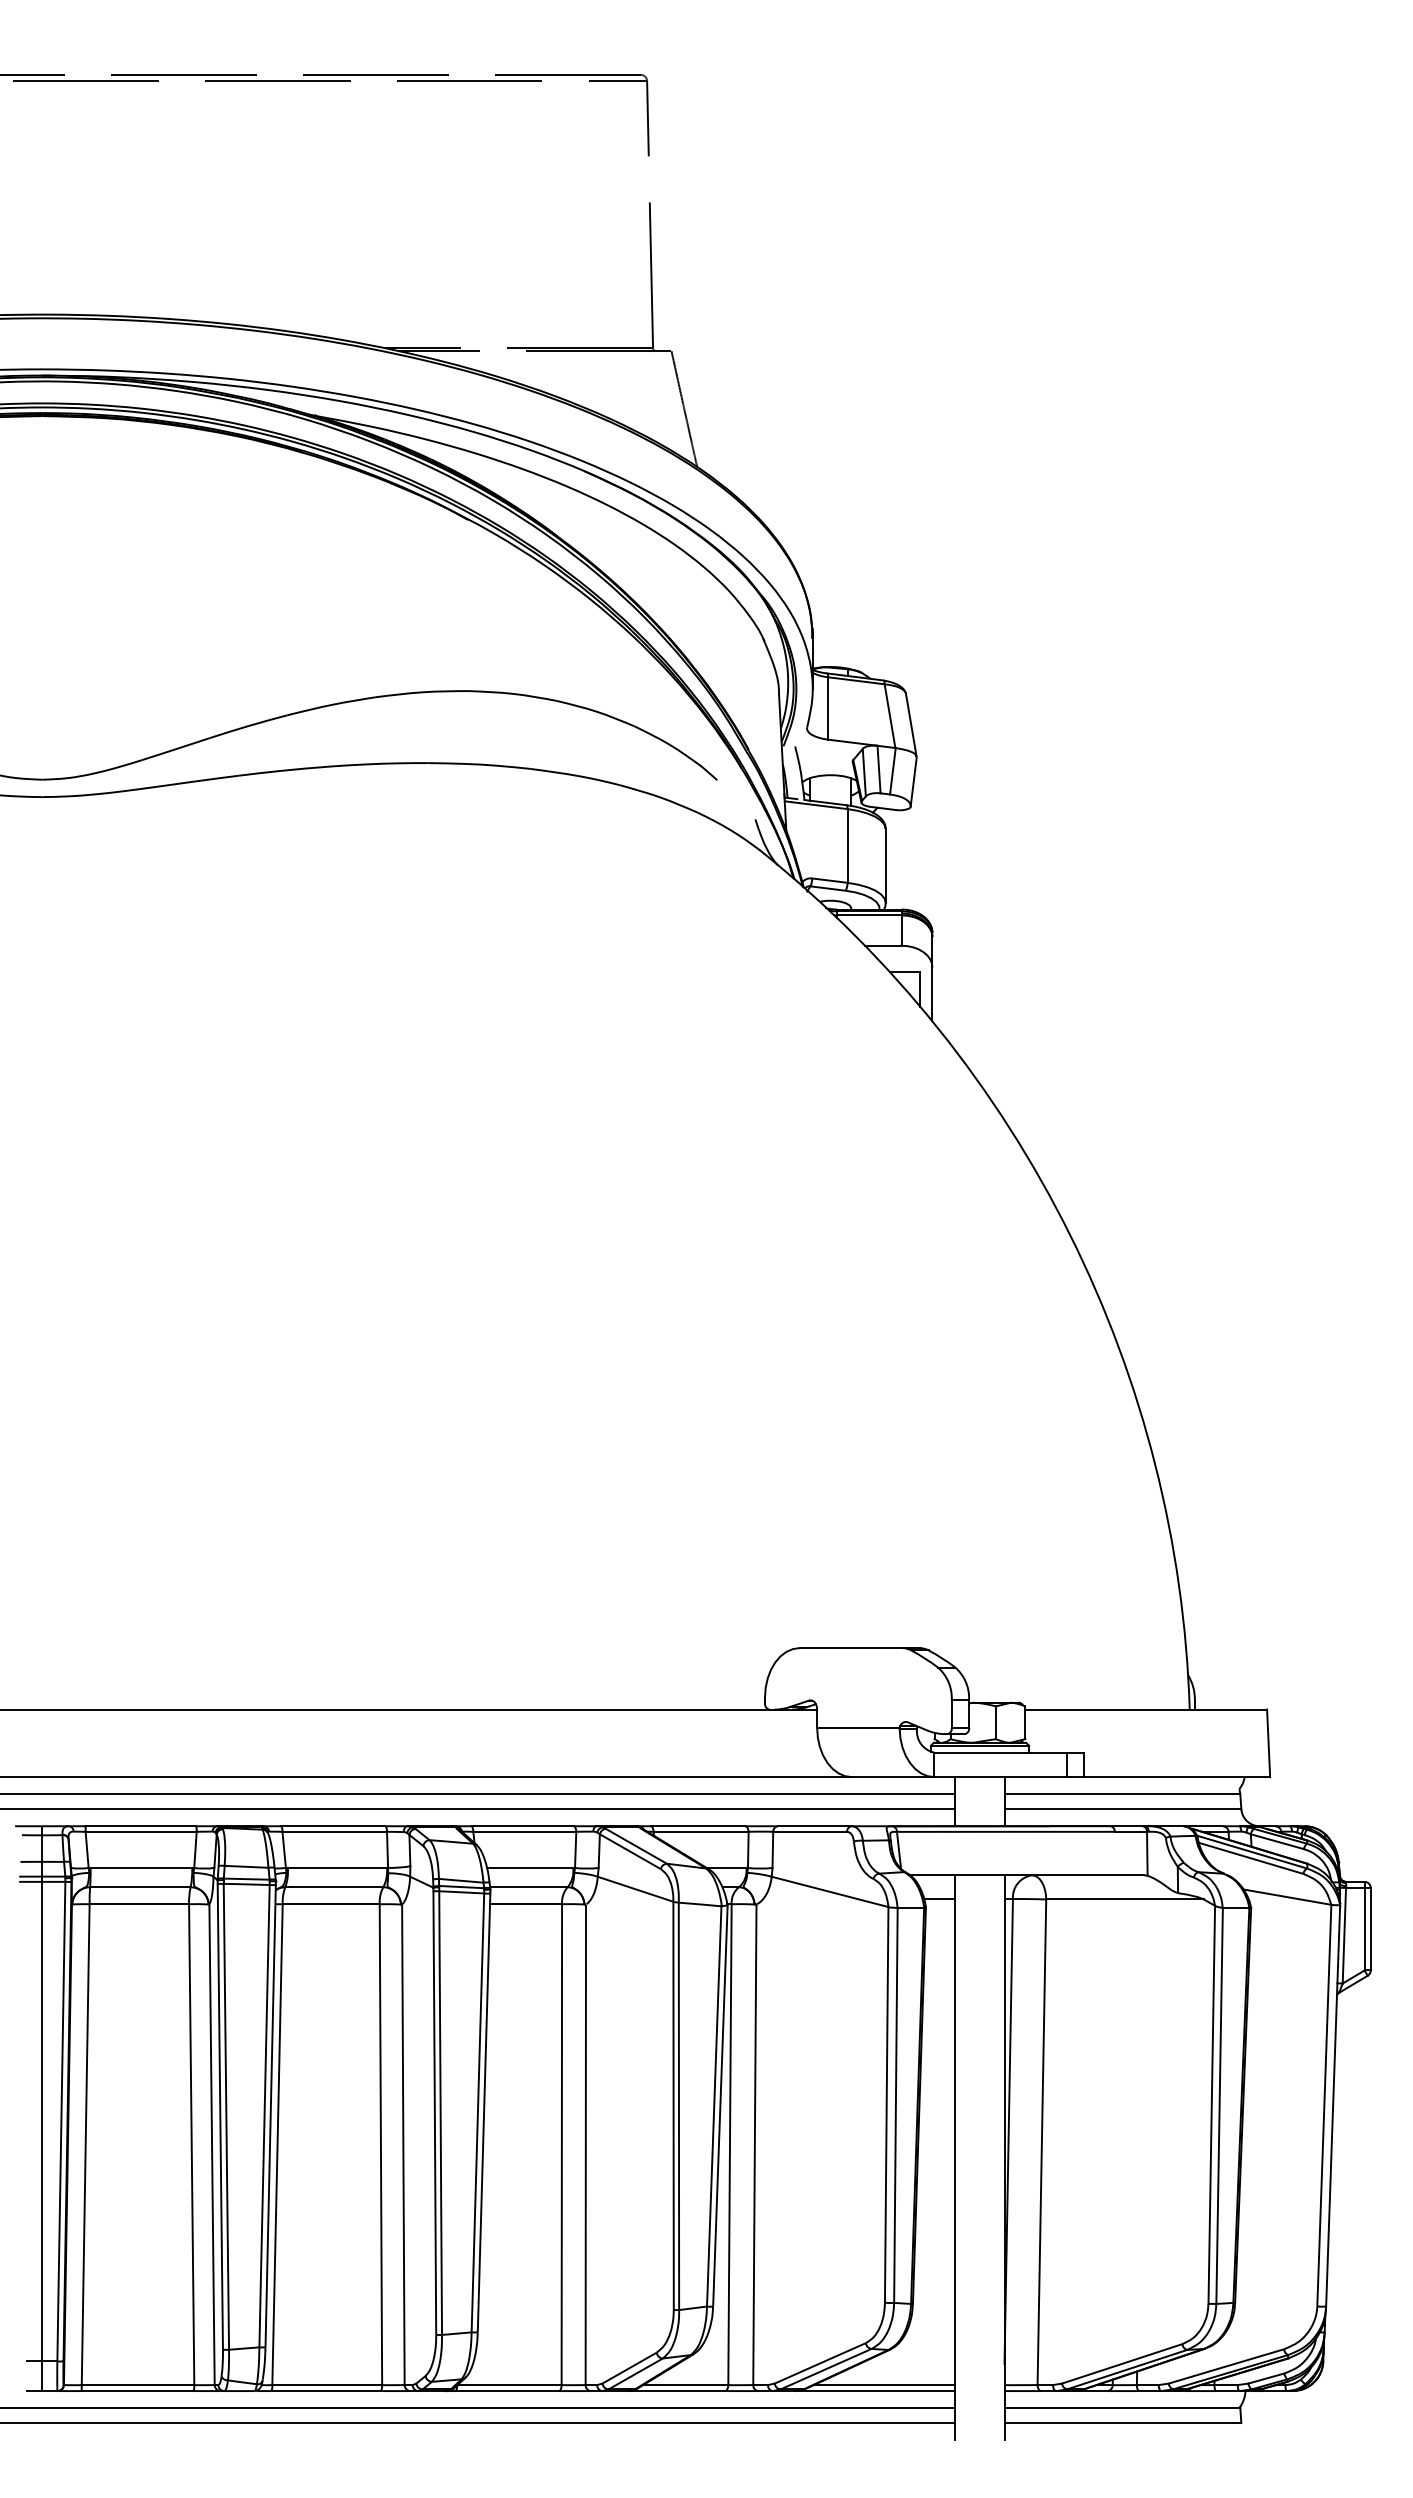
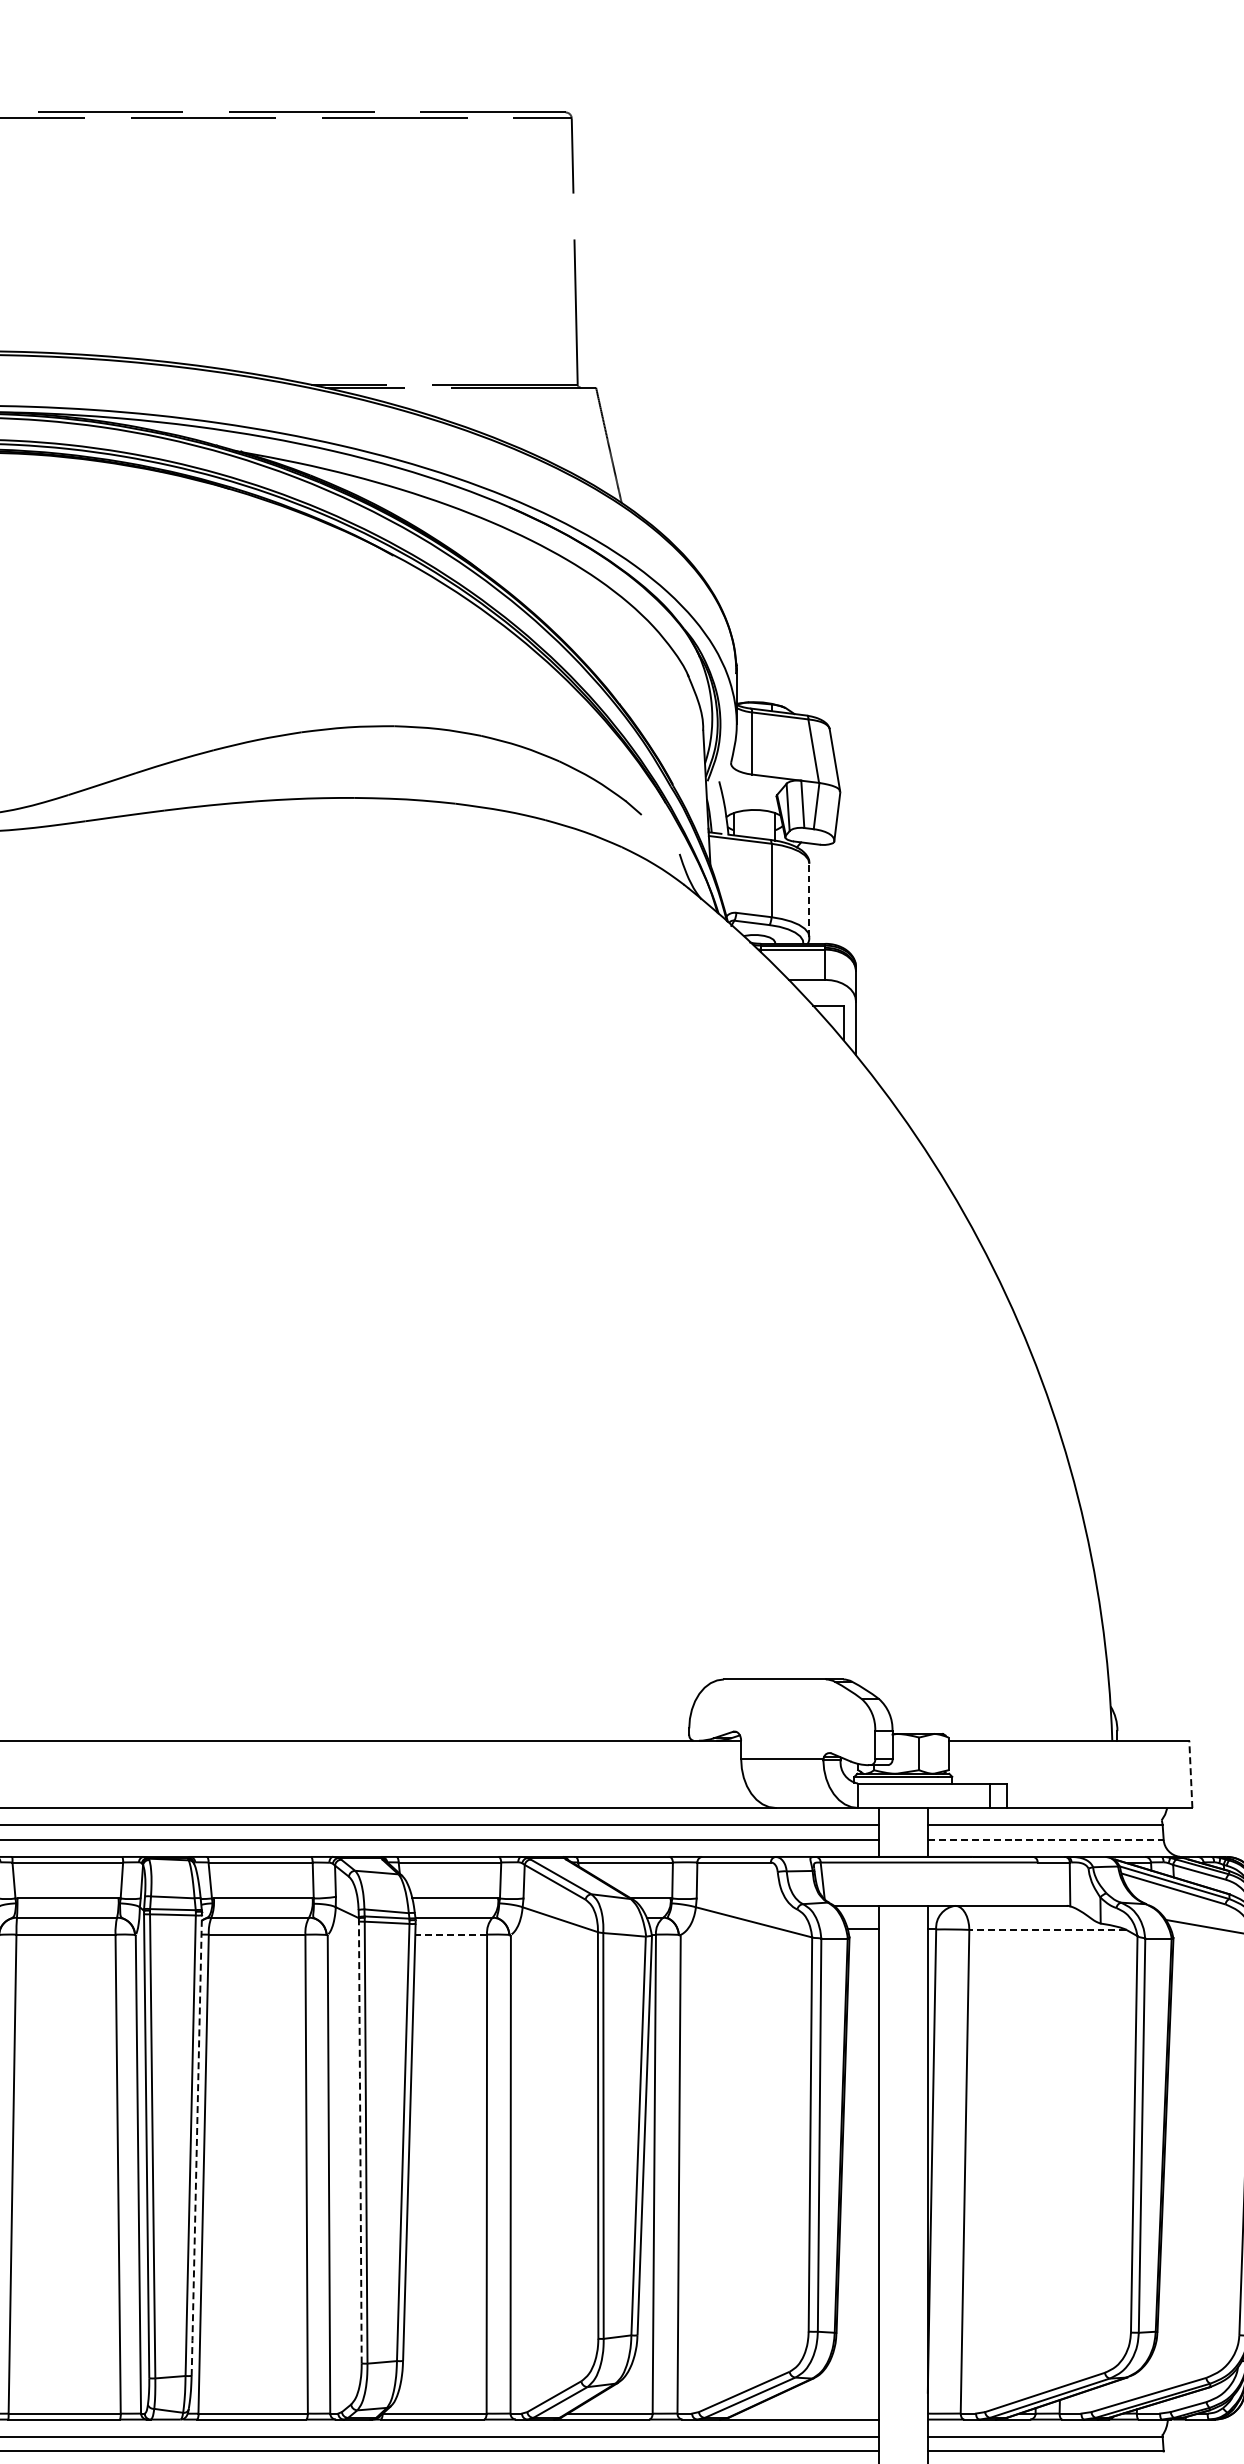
line: (885, 866) -> (809, 900), solid -> dashed
line: (1268, 1743) -> (1190, 1774), solid -> dashed
line: (1123, 1809) -> (1046, 1840), solid -> dashed
line: (1125, 1899) -> (1048, 1929), solid -> dashed
line: (526, 1904) -> (451, 1934), solid -> dashed
line: (434, 2111) -> (359, 2141), solid -> dashed
line: (270, 2116) -> (196, 2146), solid -> dashed
line: (884, 2385) -> (808, 2414), removed

